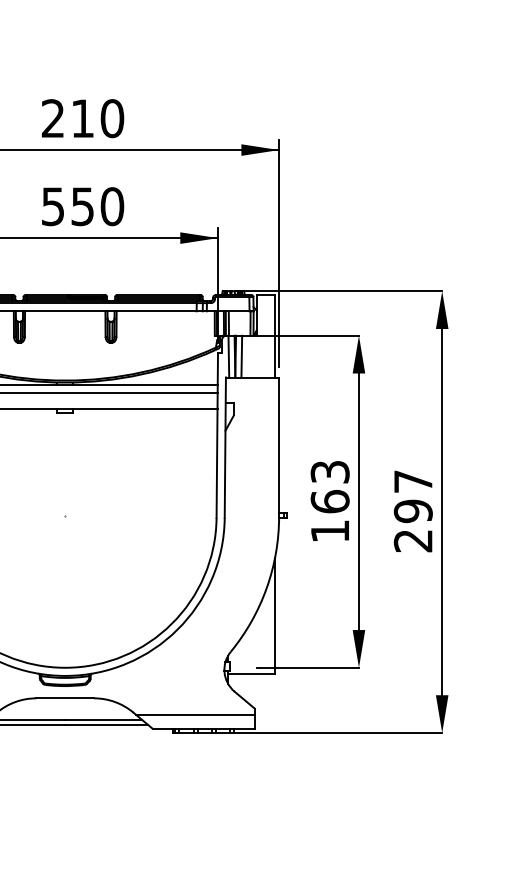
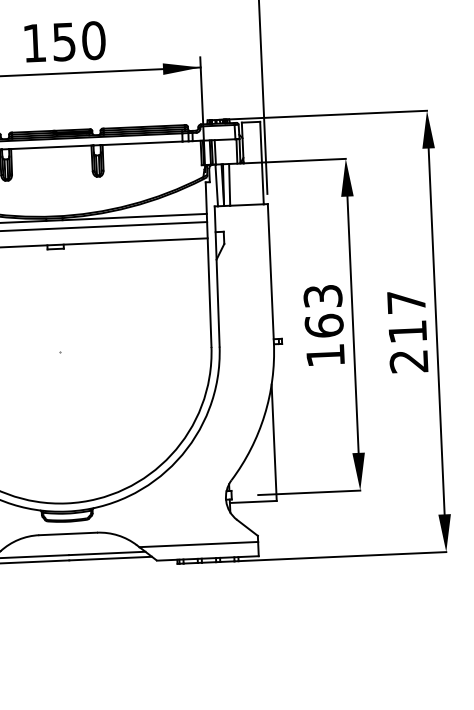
text: (52, 206) -> (33, 43), 550 -> 150
text: (412, 511) -> (406, 332), 297 -> 217

